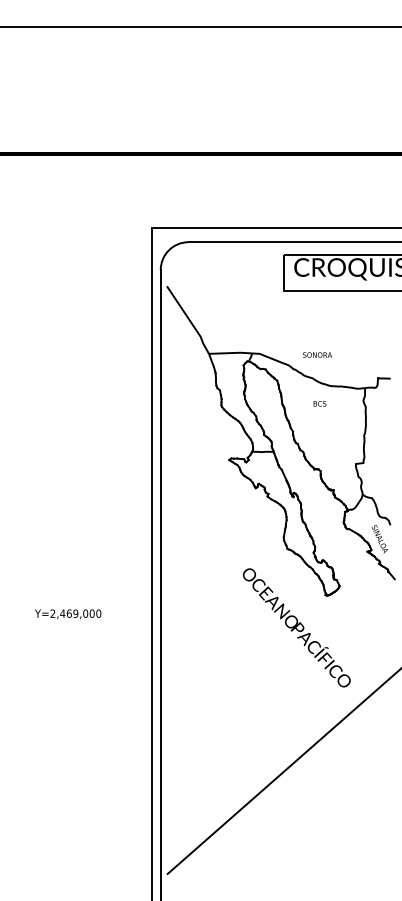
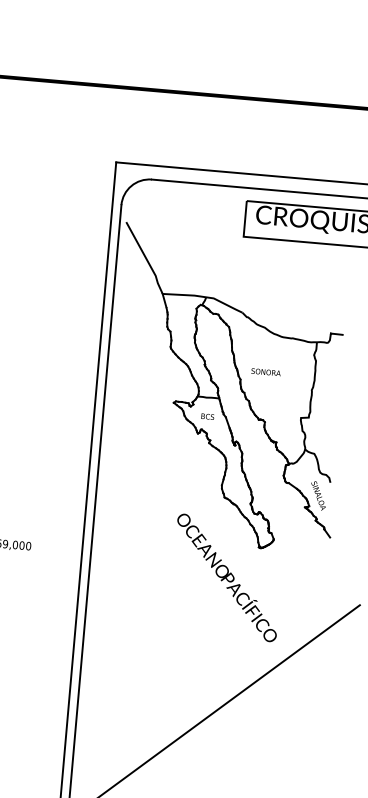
text: (317, 354) -> (266, 371), moved
text: (319, 403) -> (207, 416), moved

